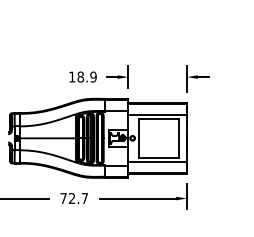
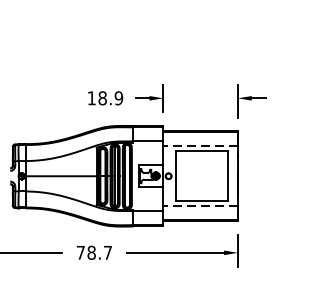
line: (157, 114) -> (200, 145), solid -> dashed
line: (157, 162) -> (200, 206), solid -> dashed
text: (71, 198) -> (90, 252), 72.7 -> 78.7

